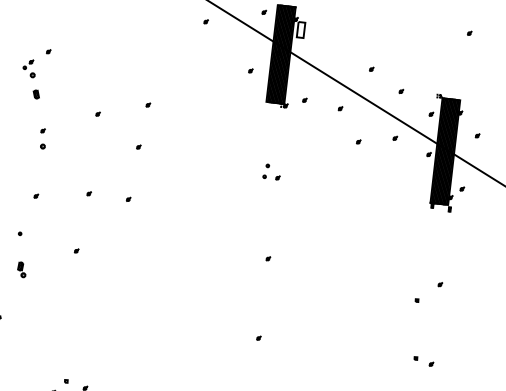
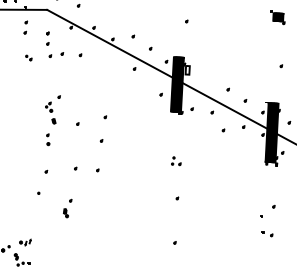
part: (35, 73) -> (52, 109), moved
part: (271, 172) -> (176, 161), moved
part: (20, 270) -> (65, 213), moved
part: (423, 362) -> (267, 234), moved

